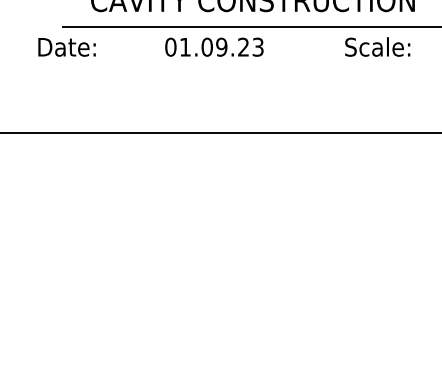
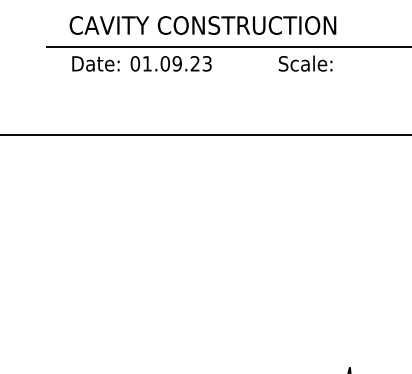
text: (66, 46) -> (95, 63), moved

